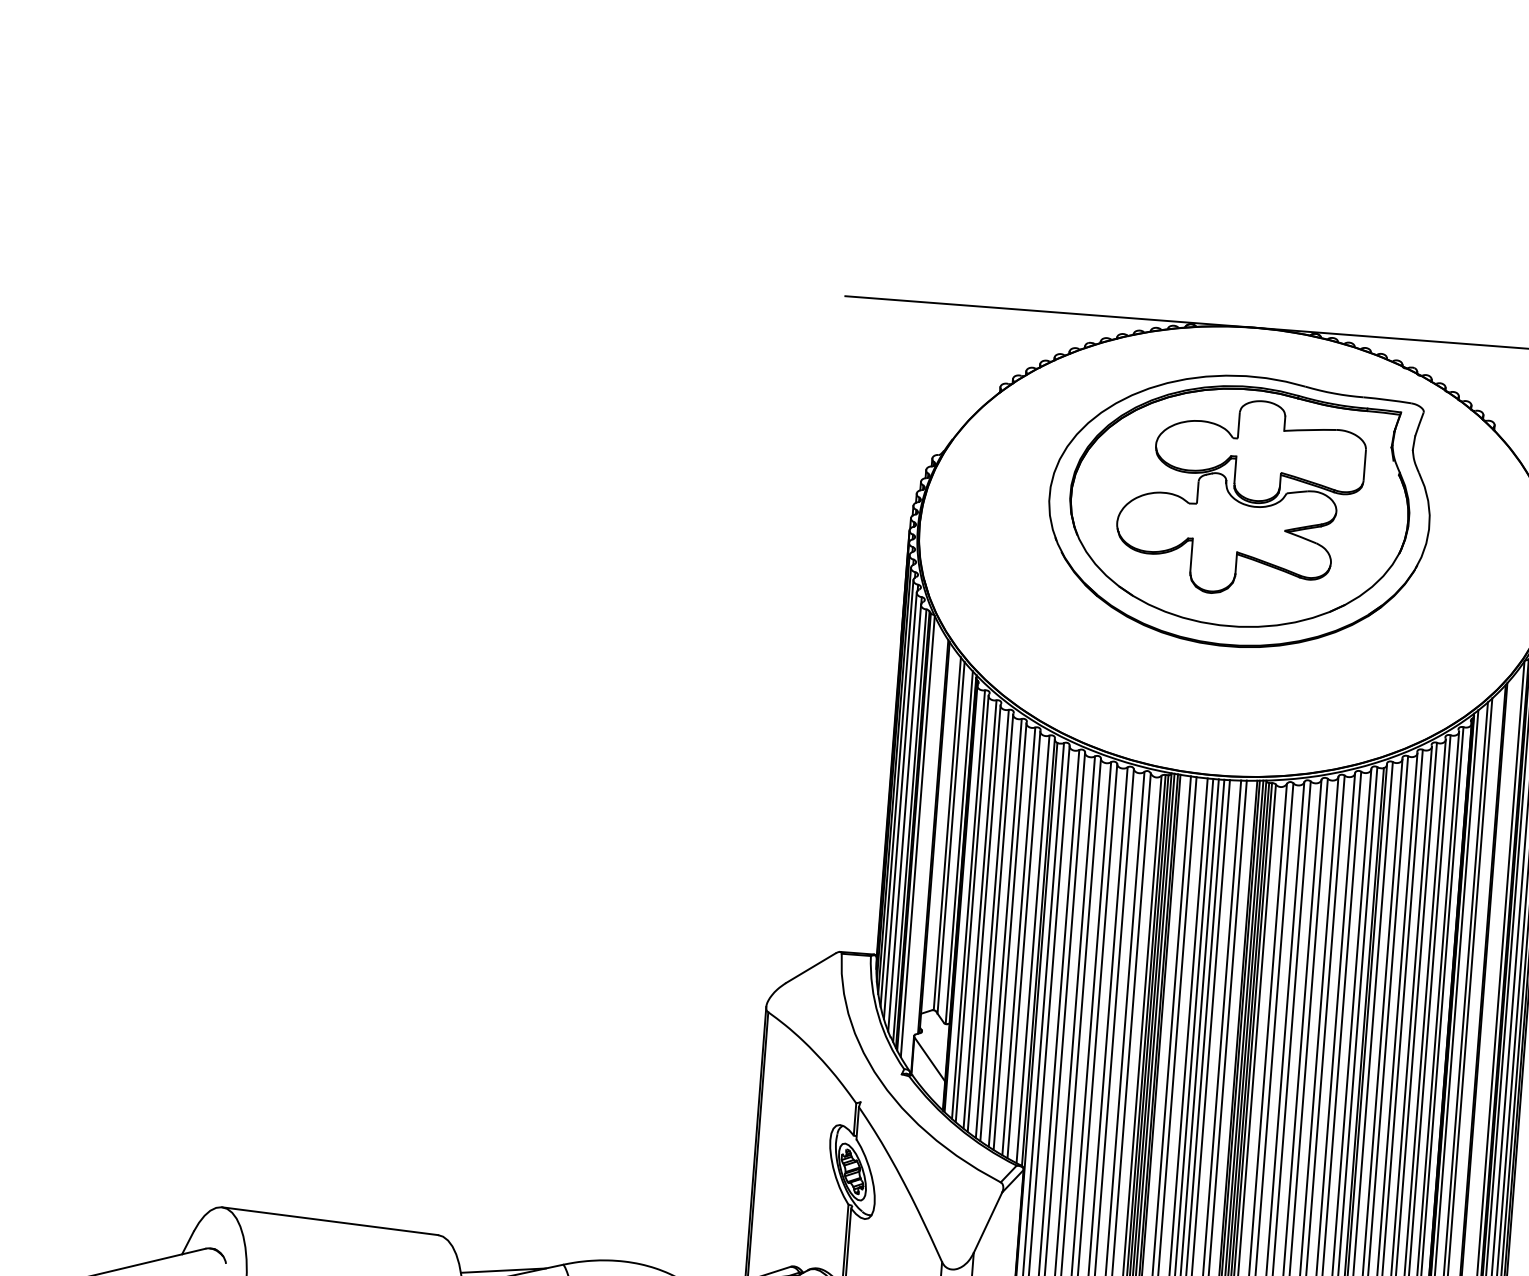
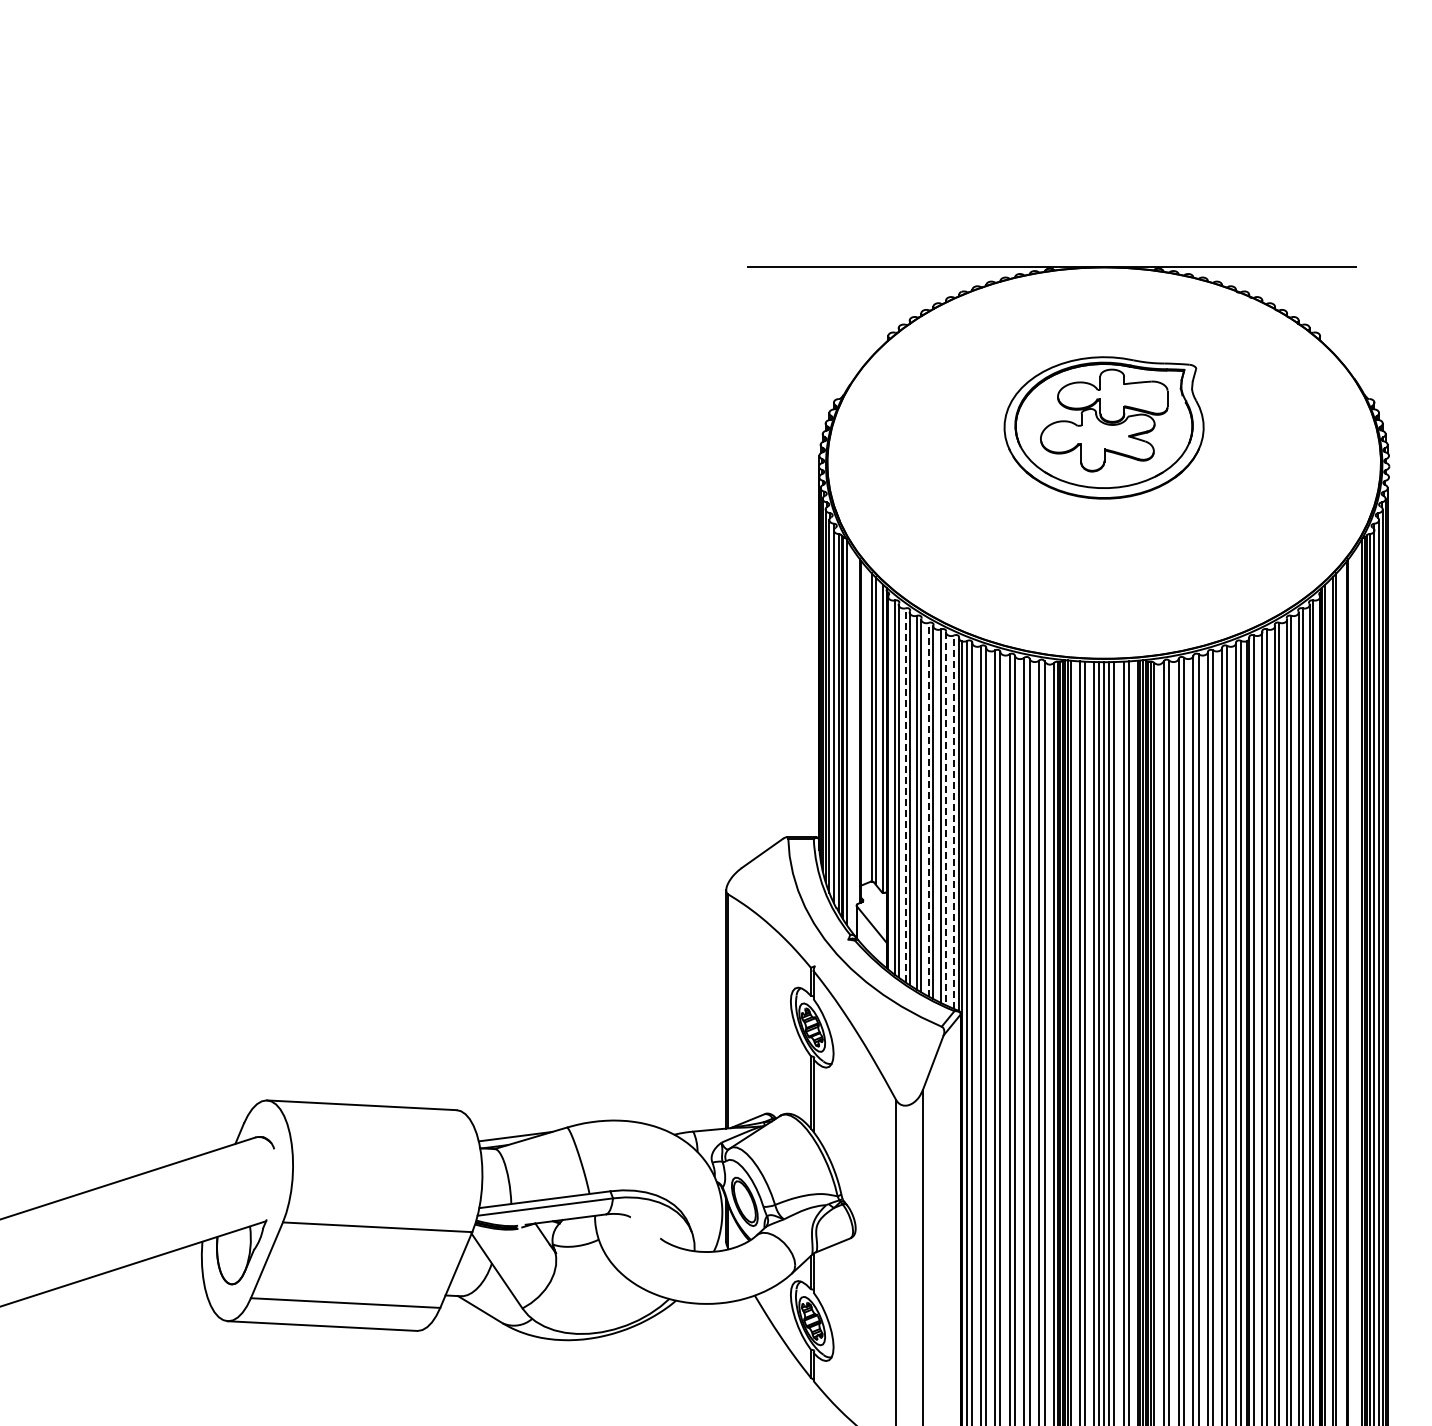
part: (1238, 510) -> (1103, 427), size x0.6
line: (979, 913) -> (905, 794), solid -> dashed
line: (1004, 932) -> (928, 809), solid -> dashed
line: (1023, 945) -> (945, 819), solid -> dashed
line: (1033, 949) -> (954, 822), solid -> dashed

